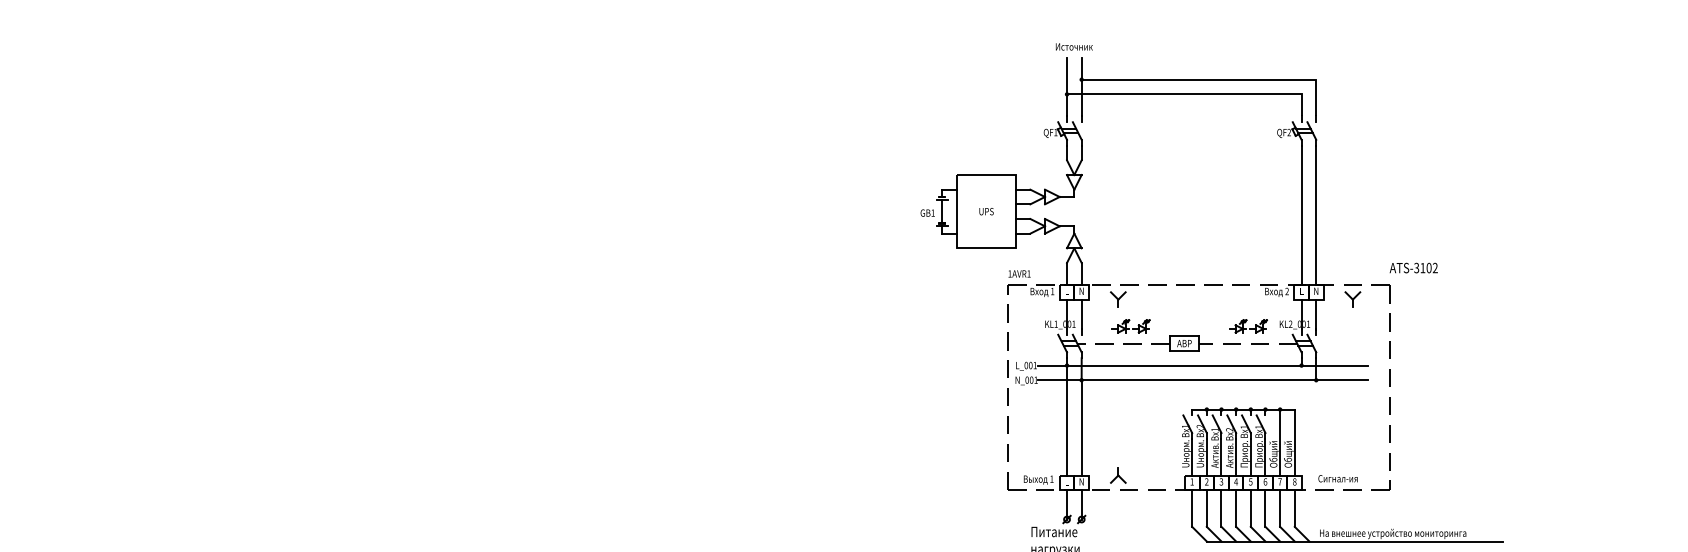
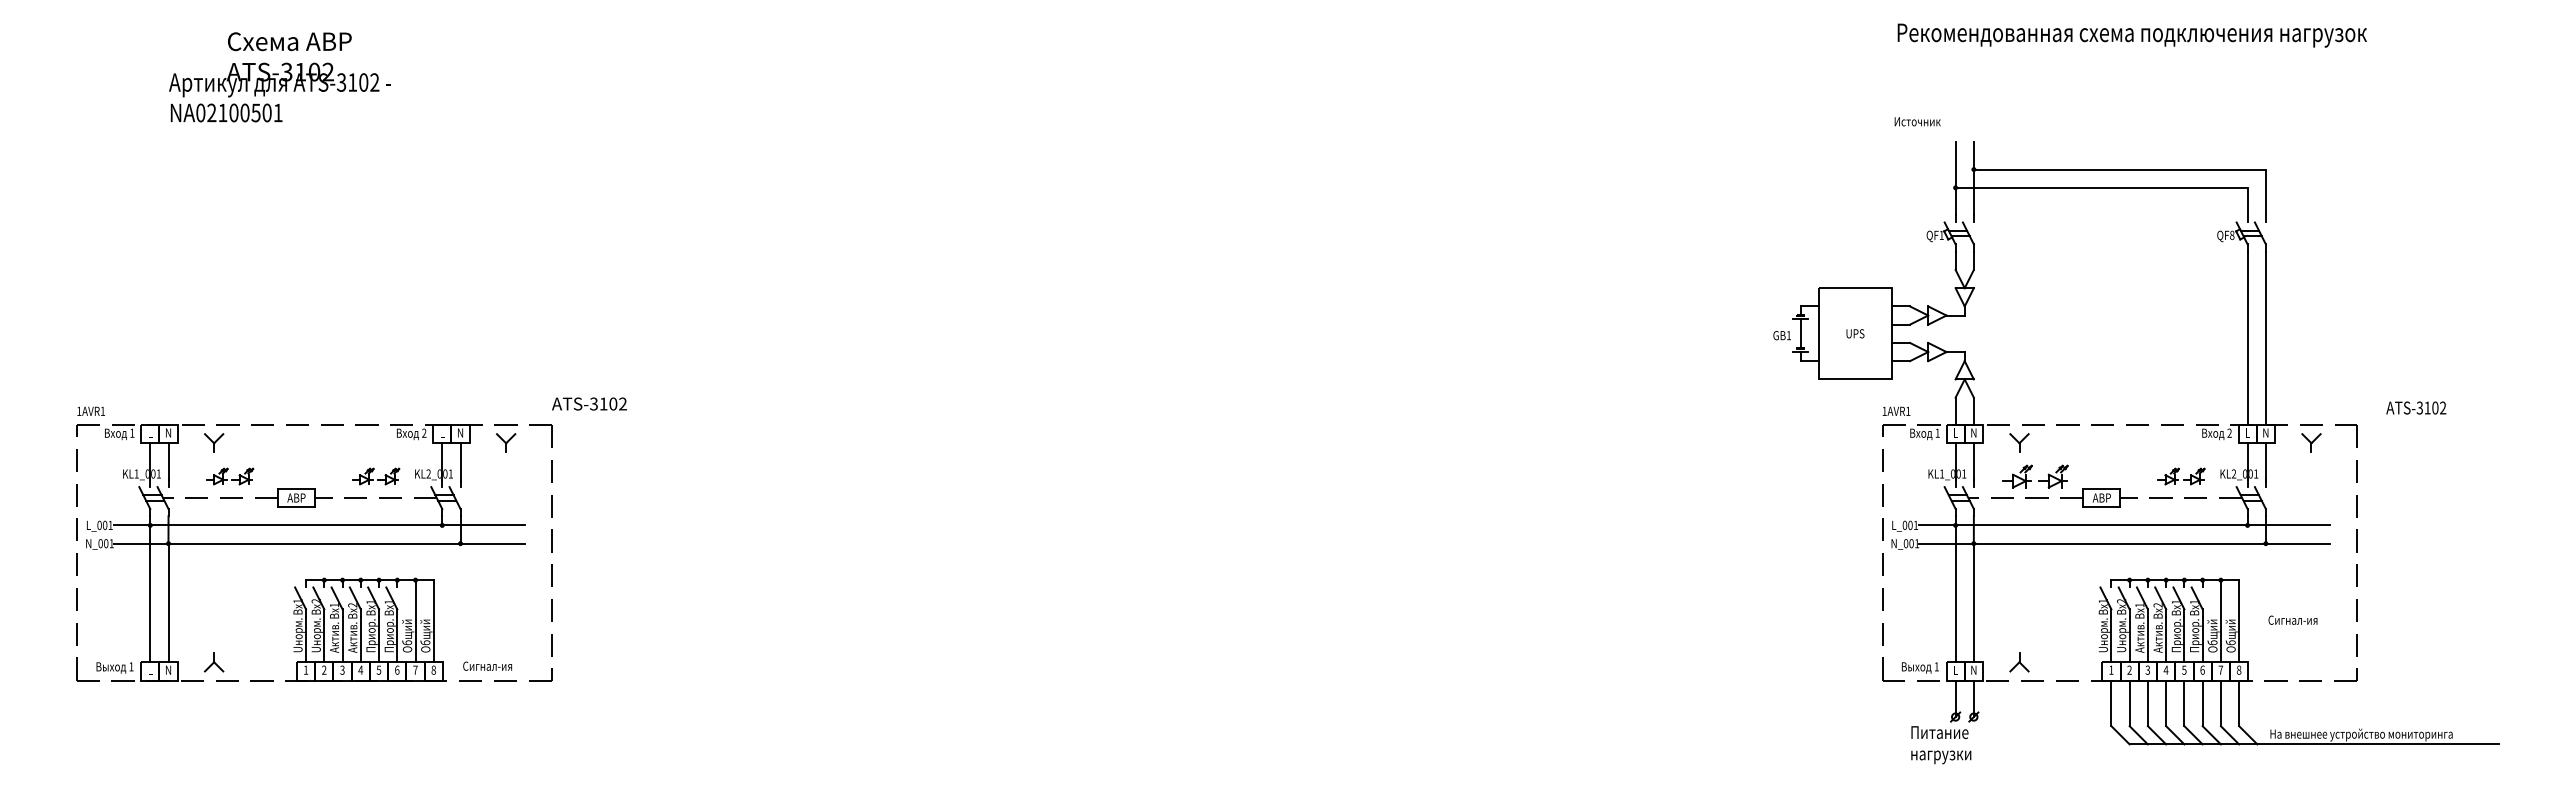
text: (1074, 46) -> (1917, 121), moved
text: (1289, 131) -> (2232, 234), QF2 -> QF8
text: (1413, 267) -> (2416, 407), moved
part: (1131, 326) -> (2035, 476), size x1.4
text: (1337, 478) -> (2292, 619), moved

